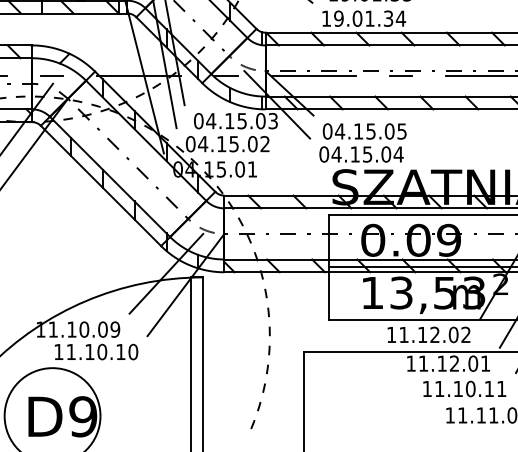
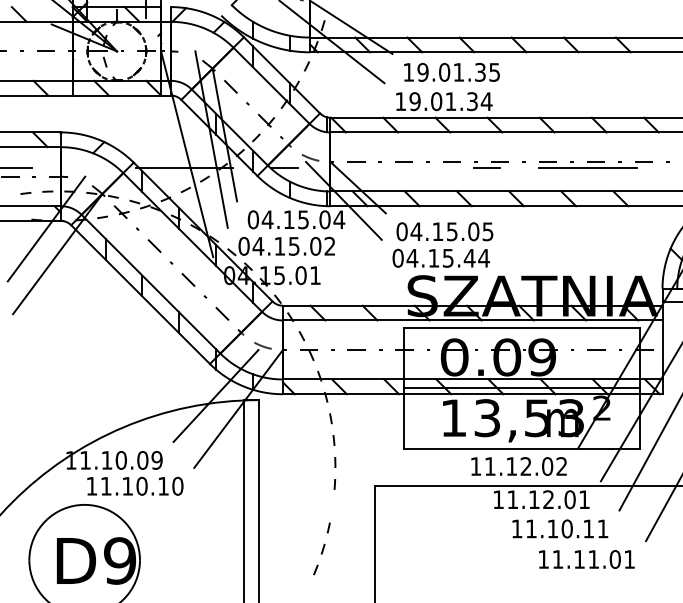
line: (51, 76) -> (83, 168), removed
line: (313, 76) -> (385, 168), removed
text: (273, 120) -> (339, 219), 04.15.03 -> 04.15.04
text: (386, 153) -> (469, 257), 04.15.04 -> 04.15.44
curve: (267, 369) -> (332, 506), removed

